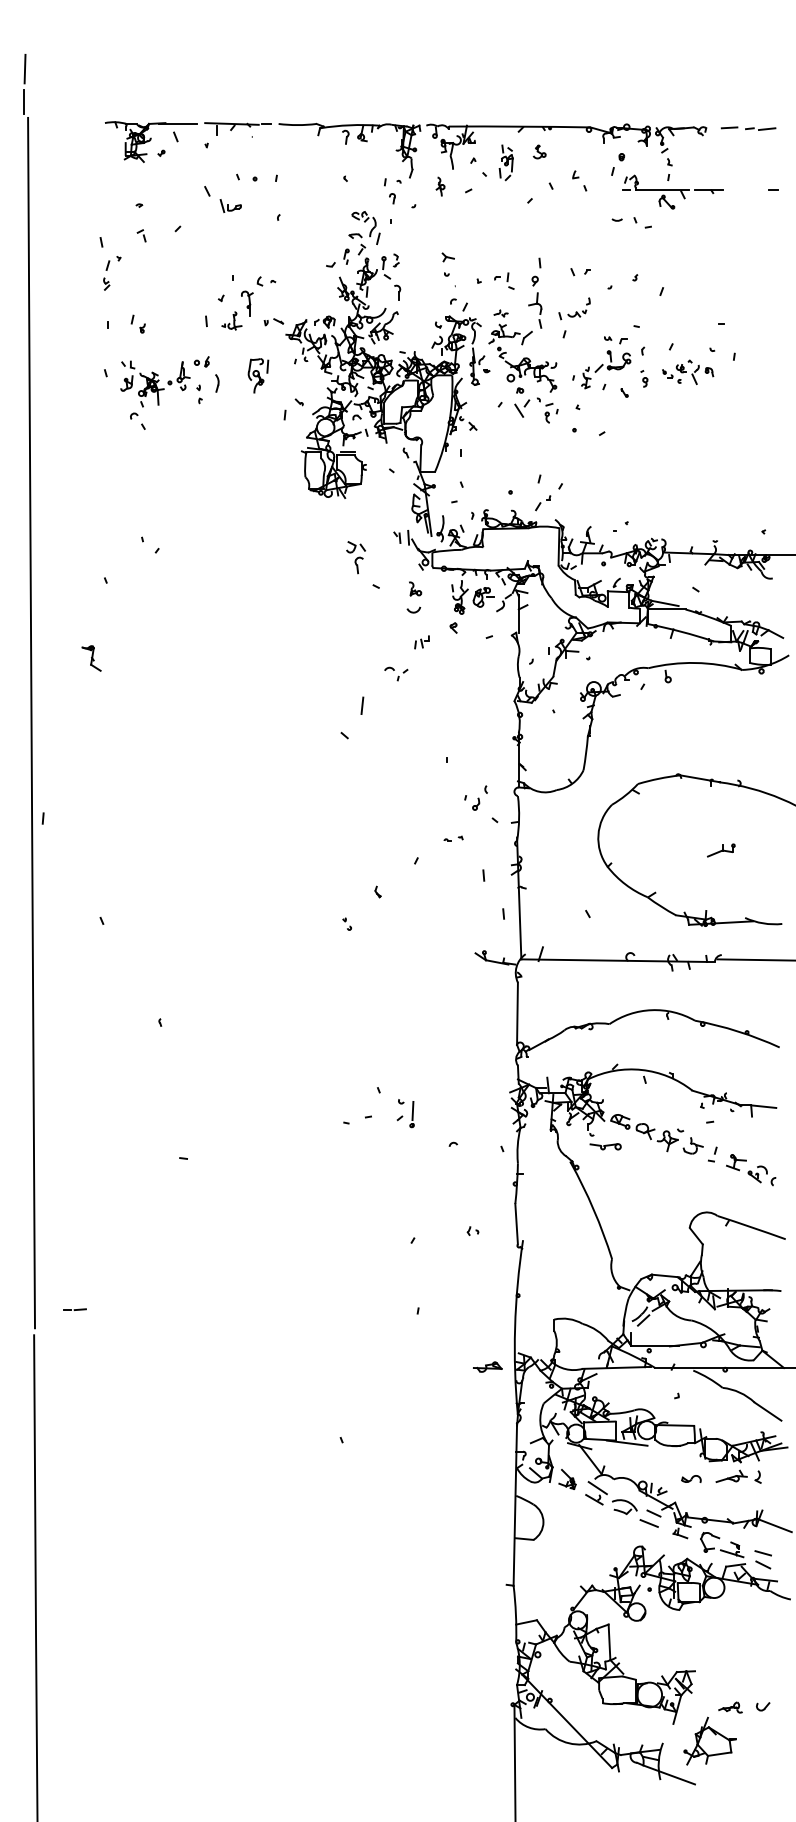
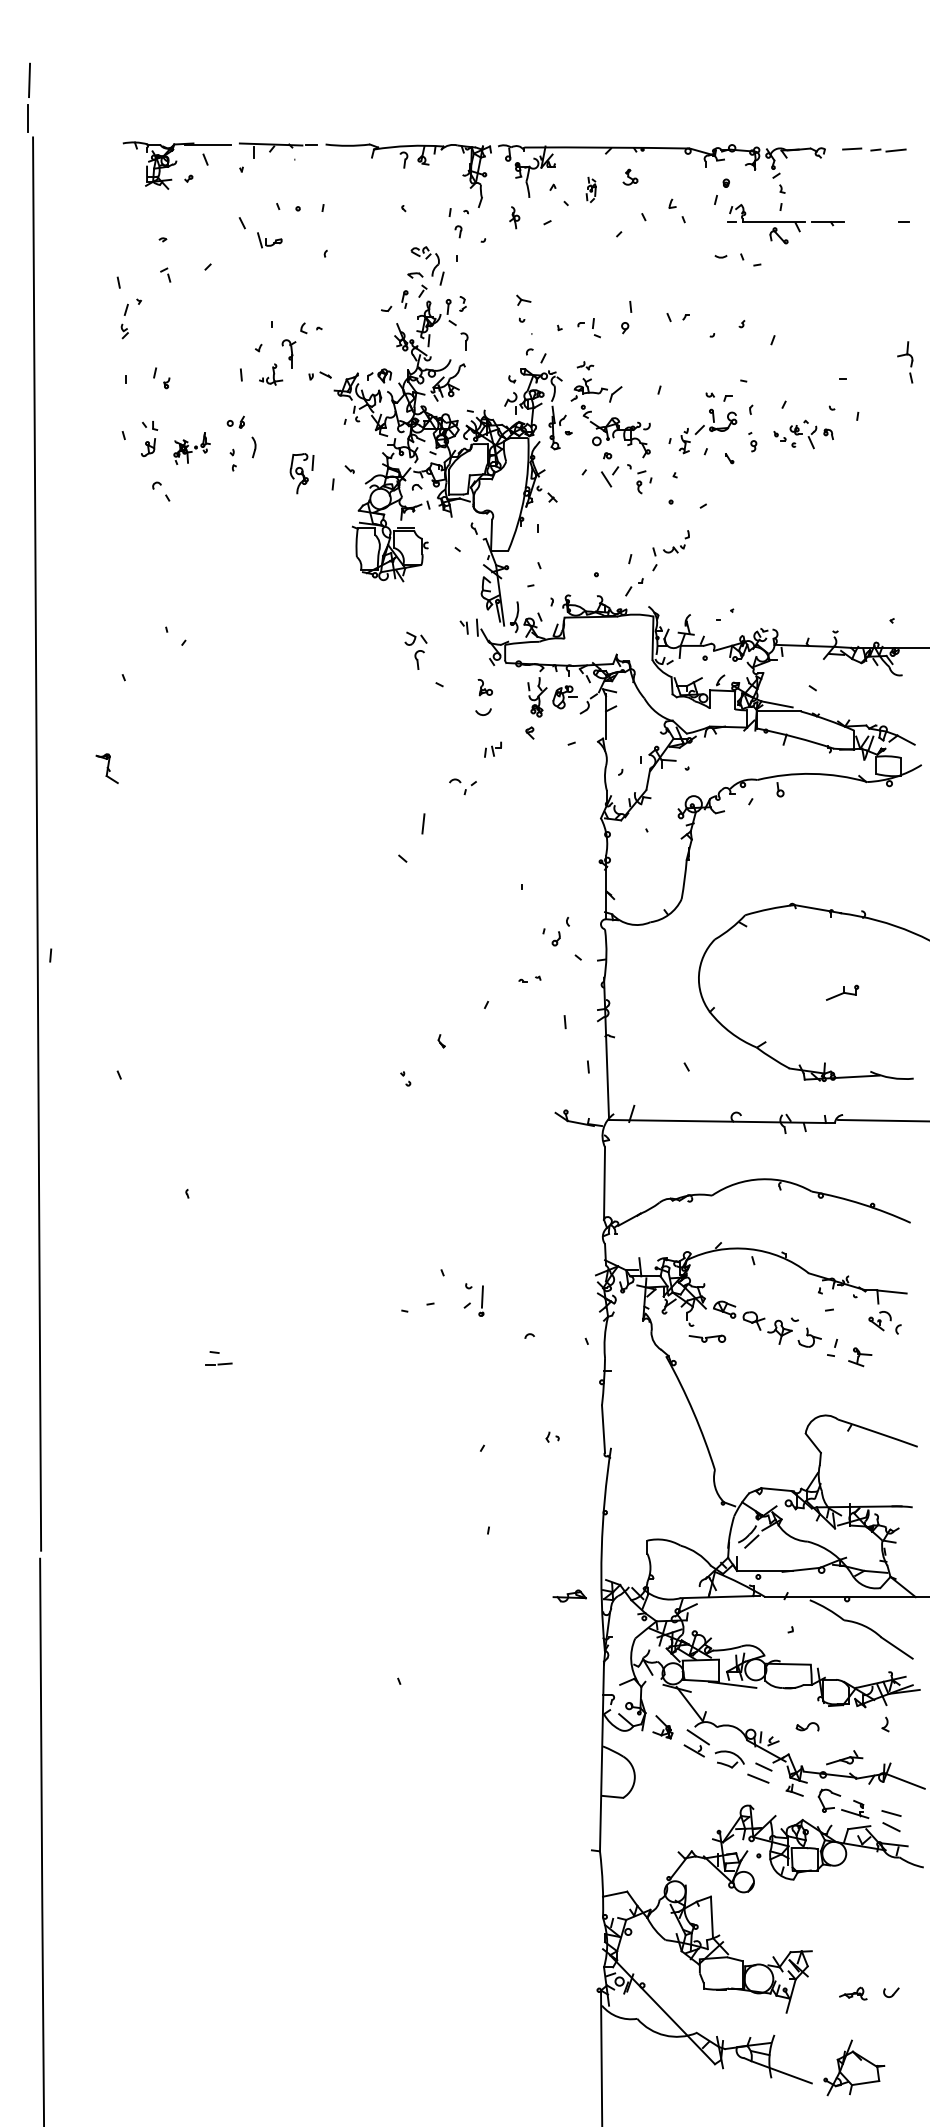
part: (505, 162) -> (590, 189), size x0.6
part: (573, 308) -> (670, 543), moved
part: (535, 310) -> (905, 362), moved
part: (257, 375) -> (301, 473), moved
part: (163, 384) -> (191, 448), size x0.6
part: (761, 1175) -> (884, 1322), moved
line: (74, 1309) -> (218, 1363), moved
part: (731, 1476) -> (844, 1757), moved
part: (710, 1740) -> (854, 2067), moved

